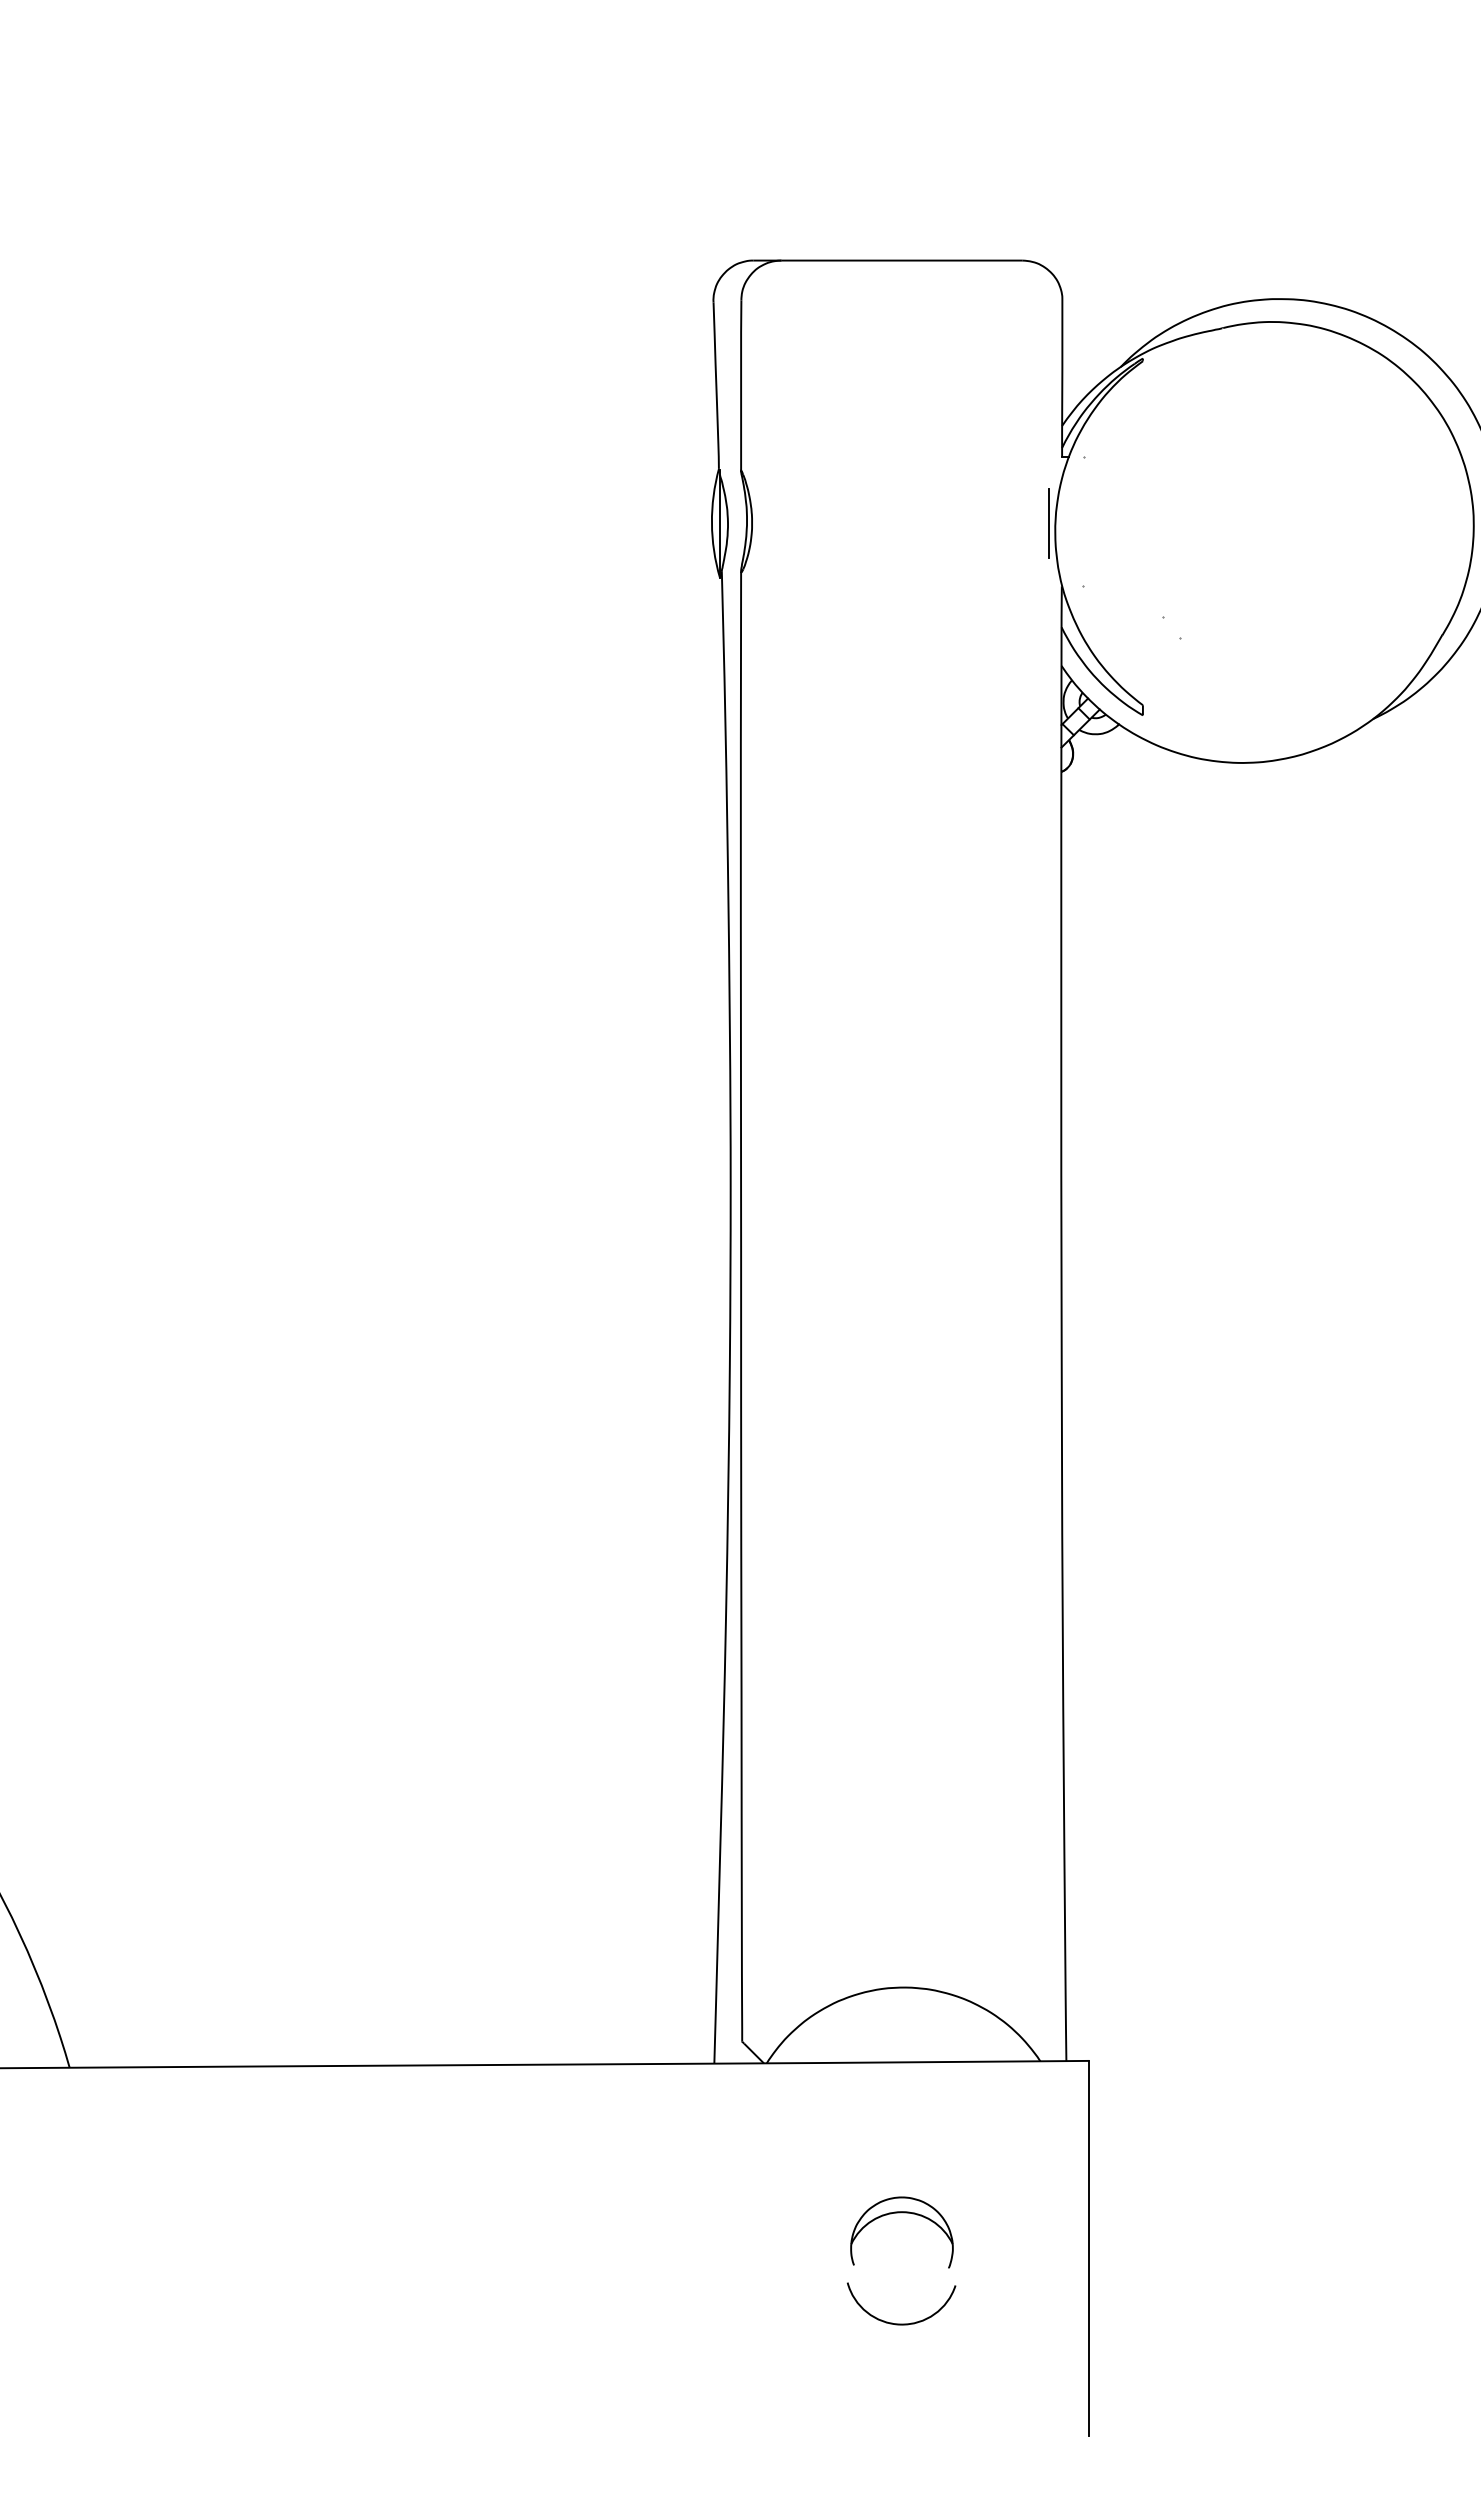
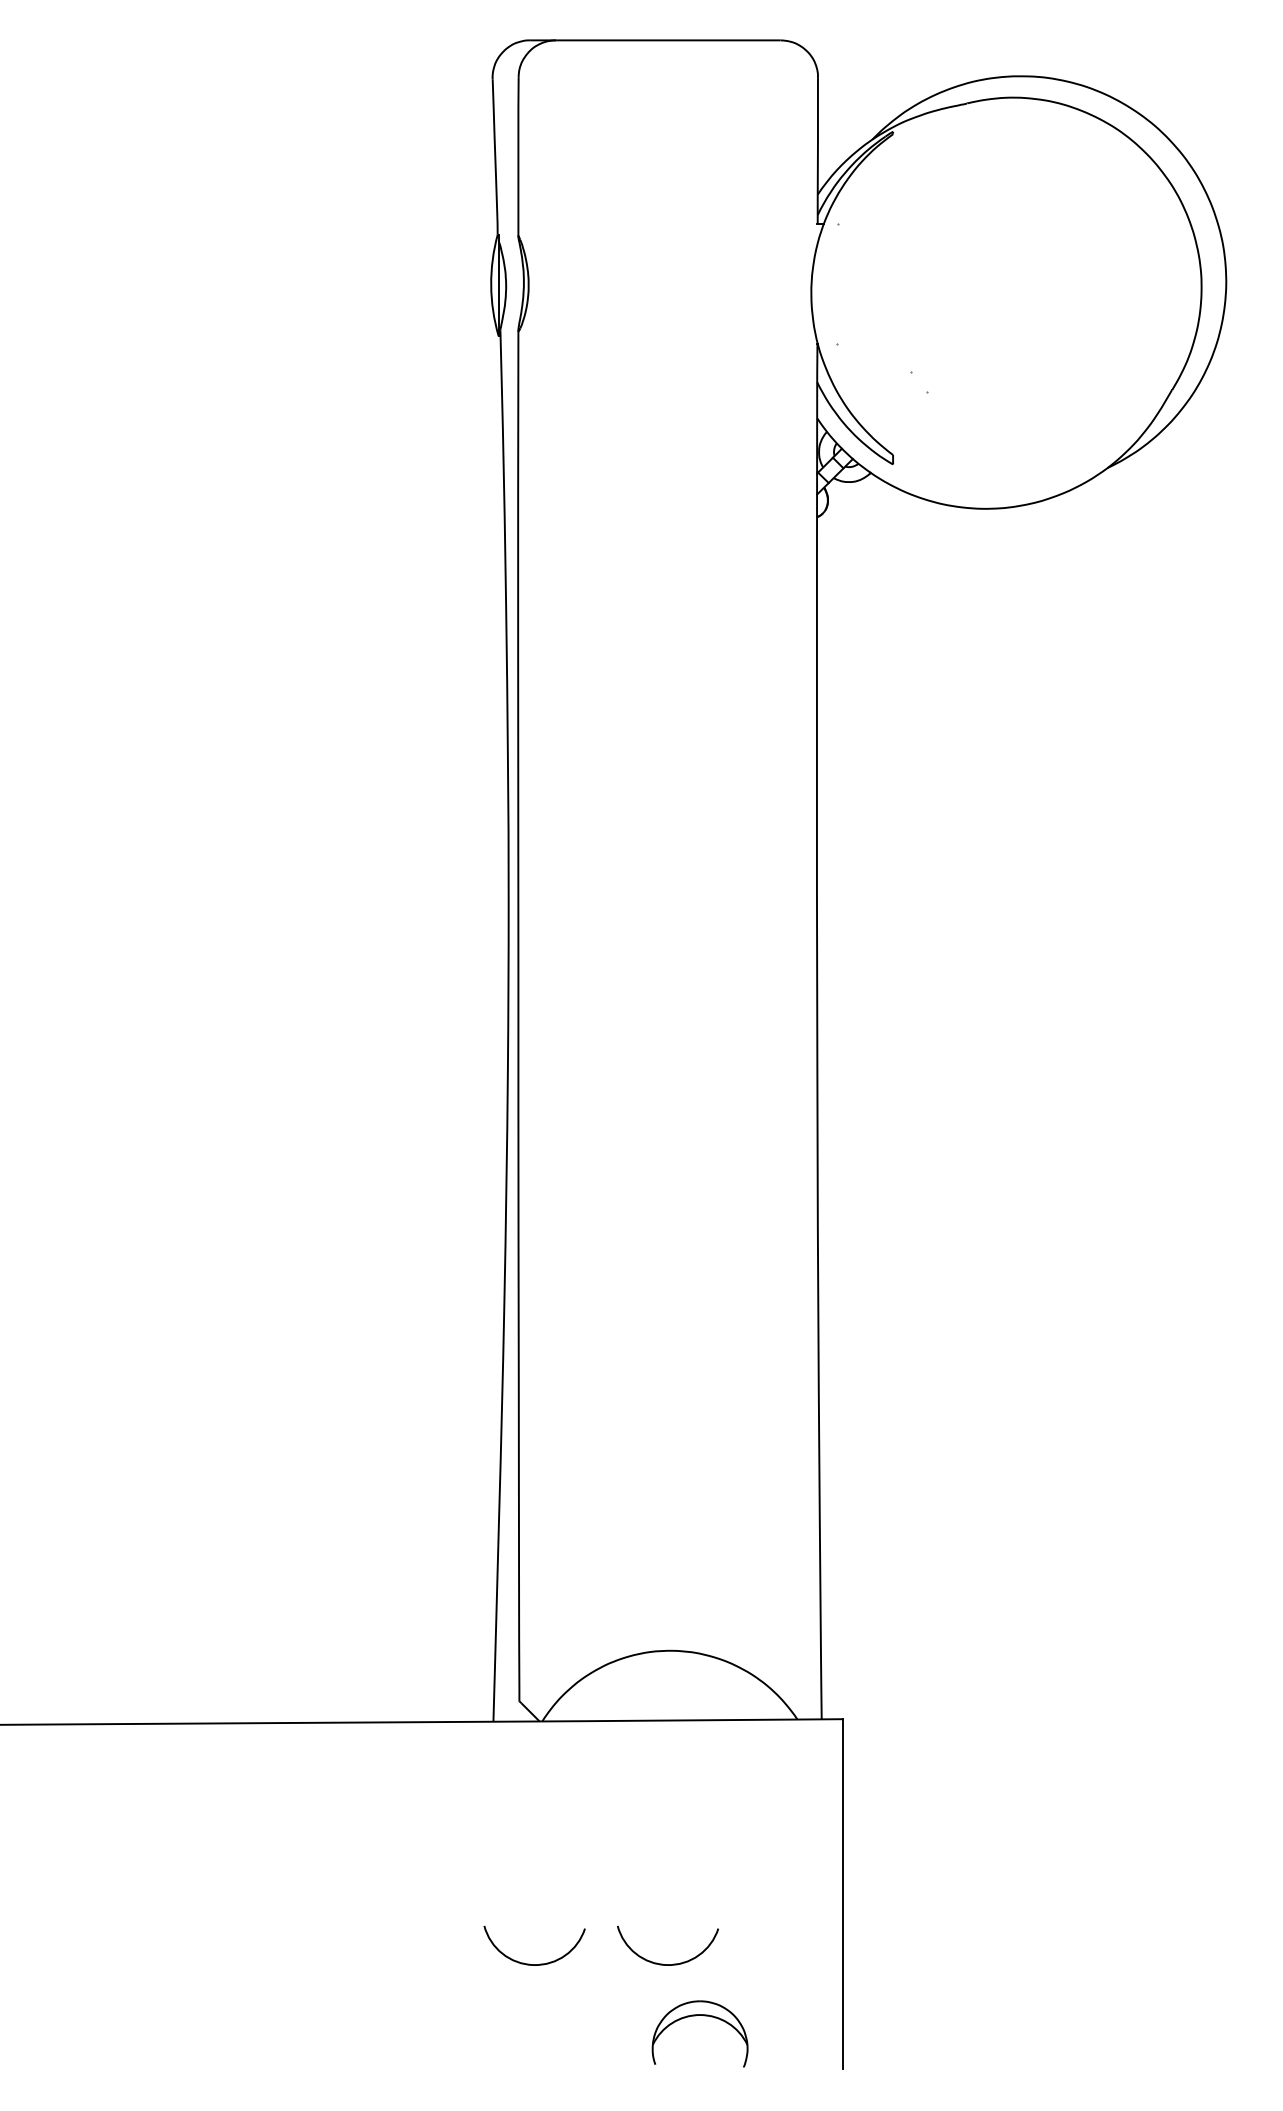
line: (1049, 523) -> (805, 285), removed
part: (901, 2213) -> (699, 2016), moved
arc: (758, 2323) -> (534, 1964), added

